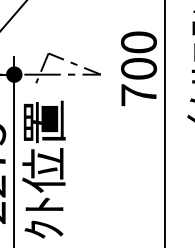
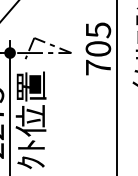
text: (139, 42) -> (98, 30), 700 -> 705

